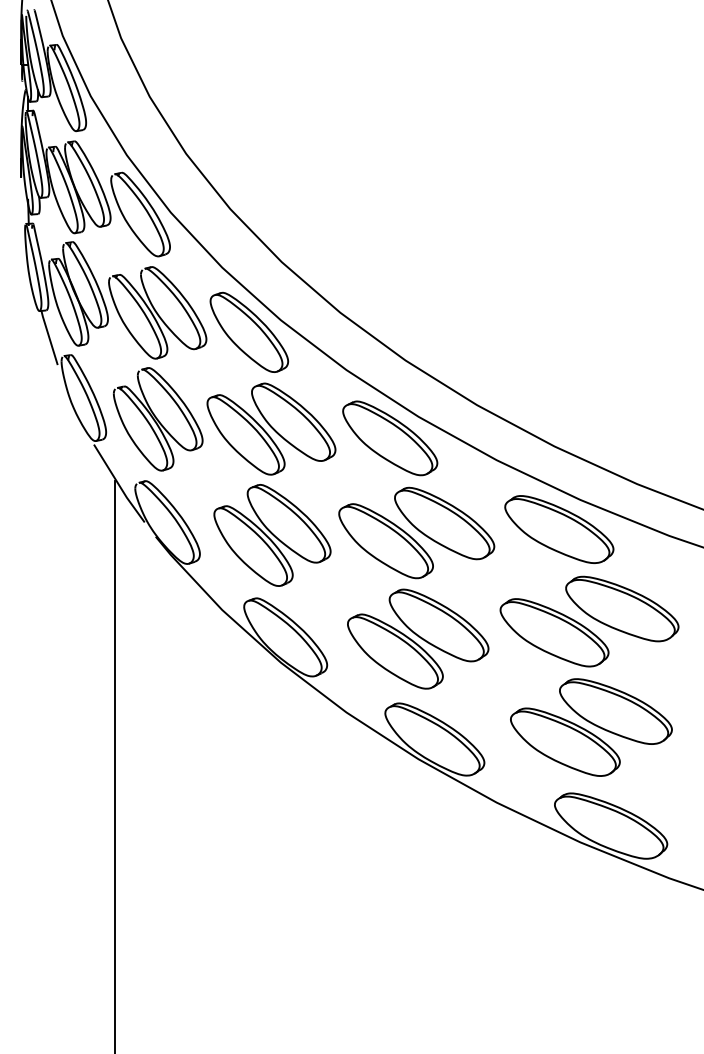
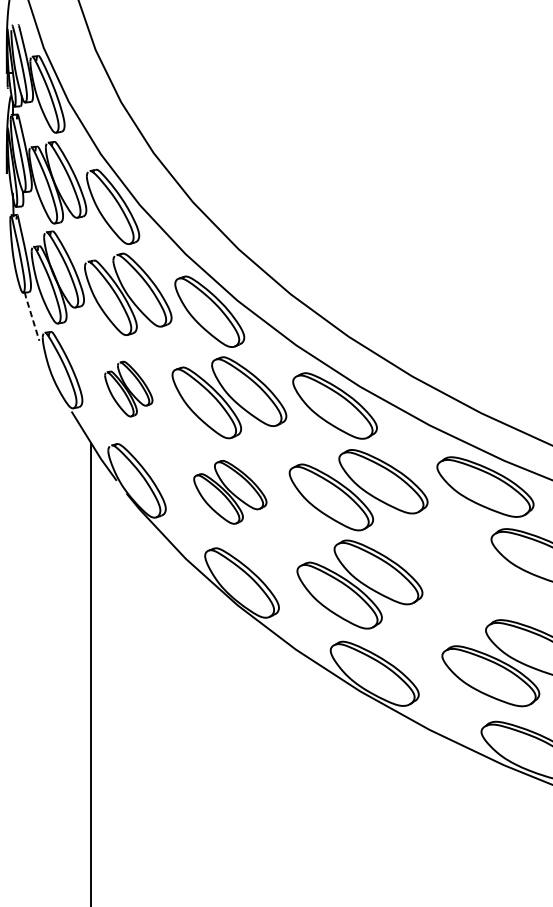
line: (49, 337) -> (32, 316), solid -> dashed
part: (158, 419) -> (128, 389), size x0.6
part: (272, 535) -> (230, 492), size x0.7
part: (554, 632) -> (481, 578), removed

